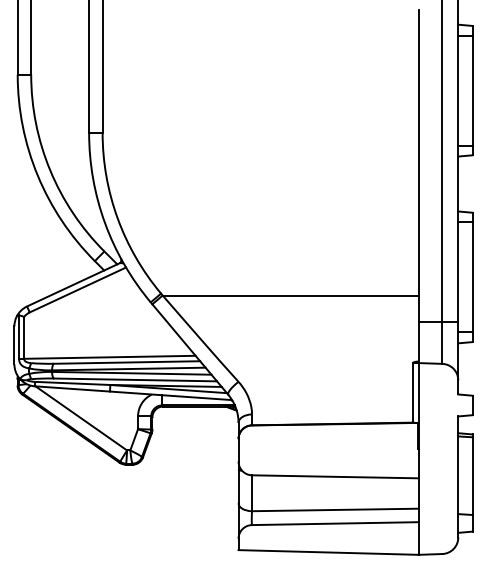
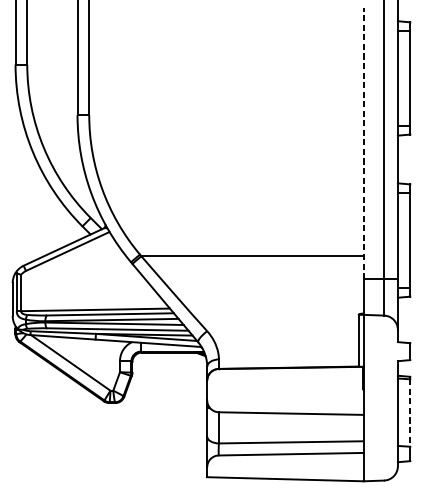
line: (418, 165) -> (363, 143), solid -> dashed
line: (472, 476) -> (410, 413), solid -> dashed

